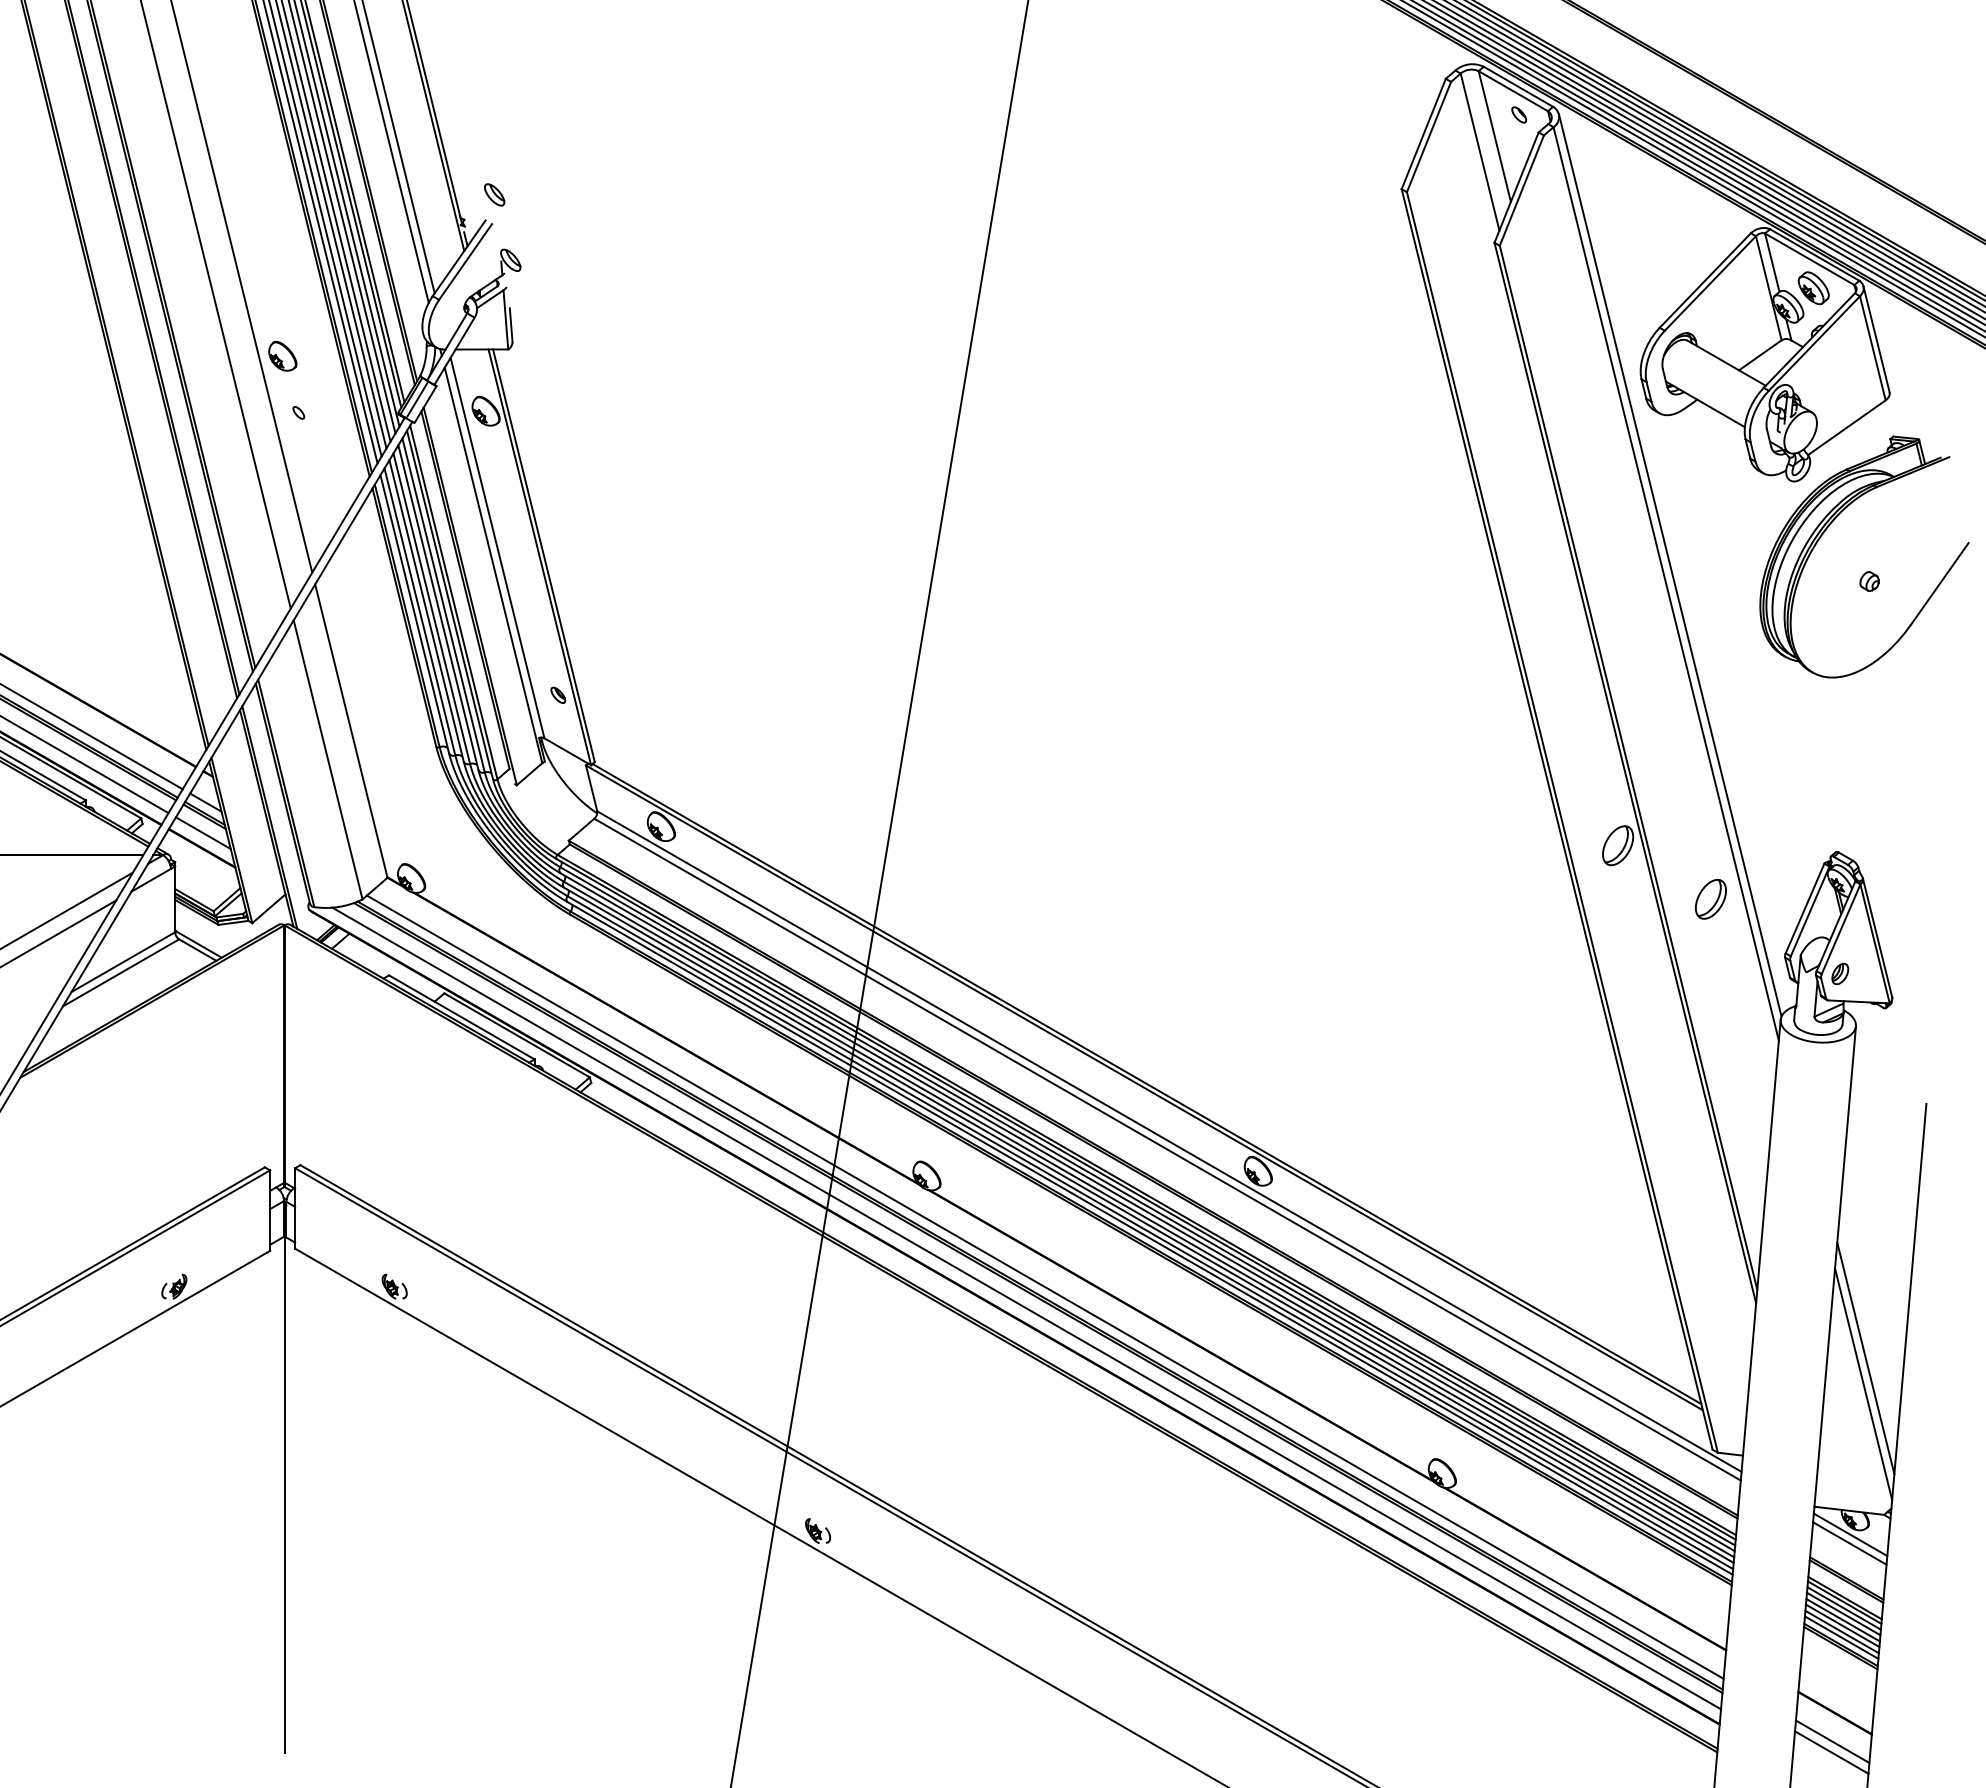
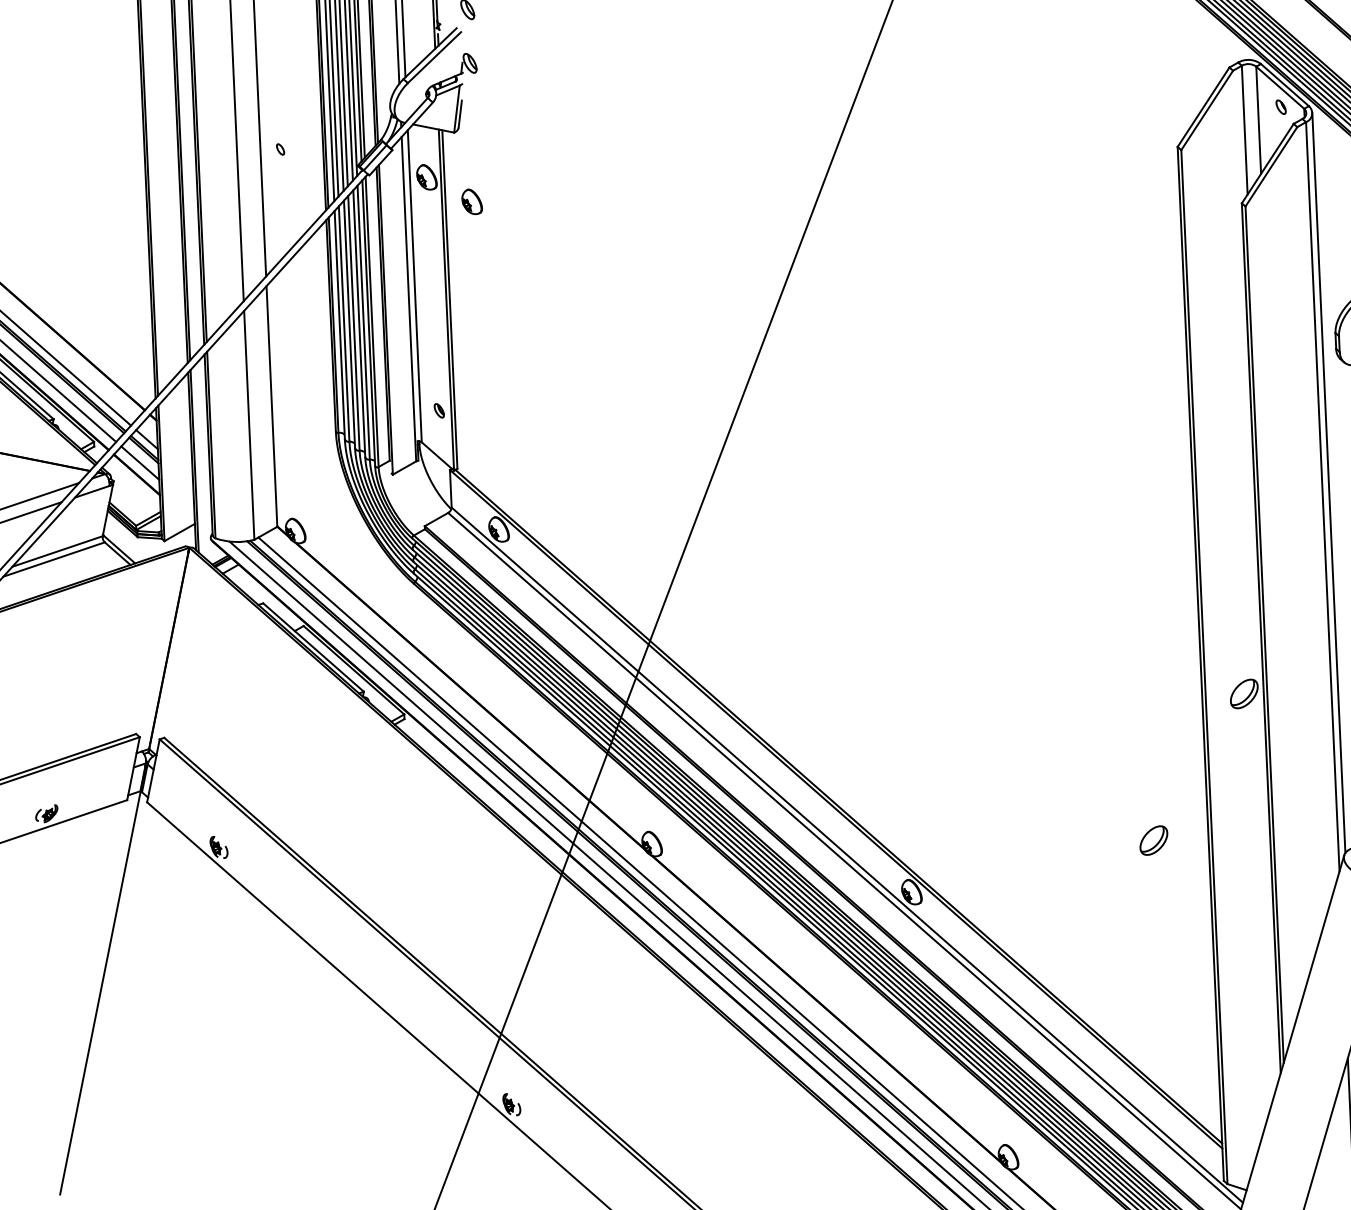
part: (282, 355) -> (472, 201), moved
part: (1710, 898) -> (1153, 839), moved

